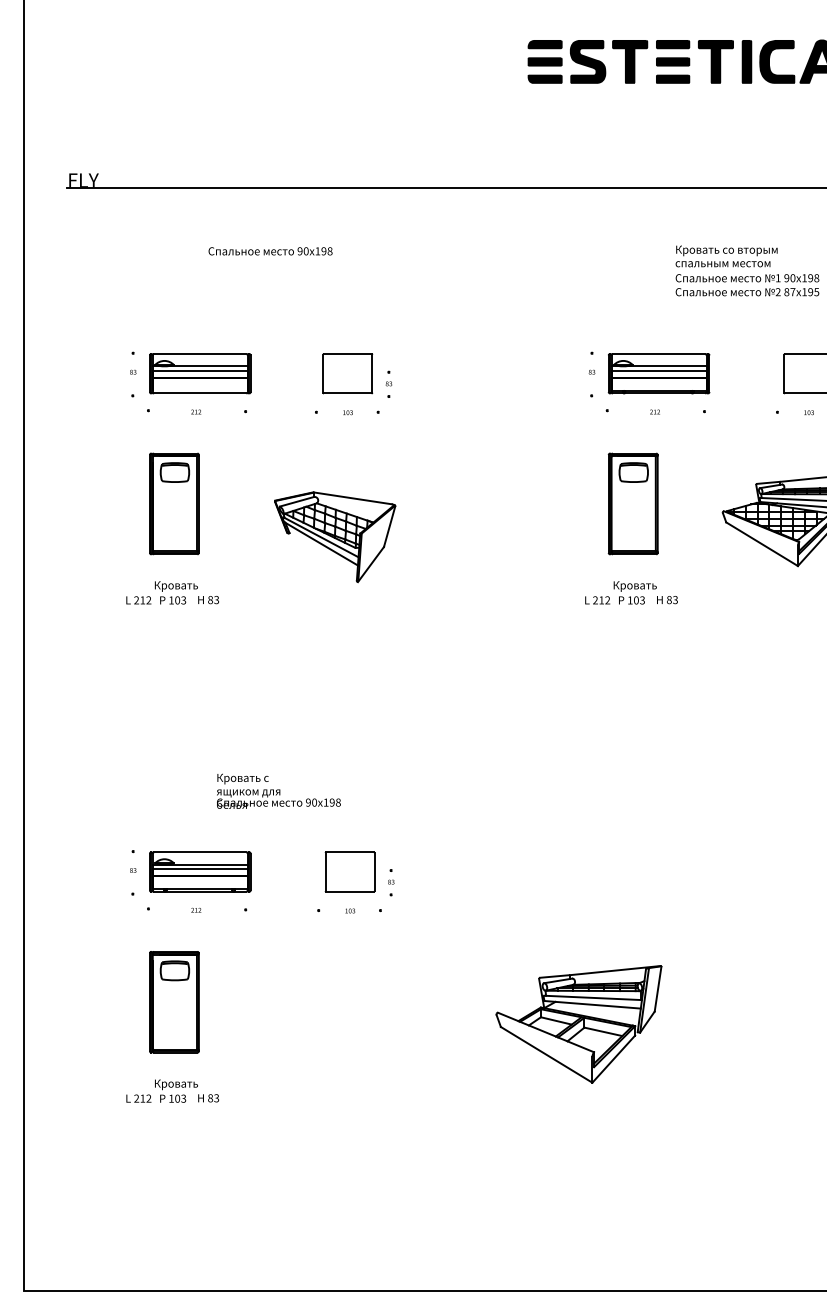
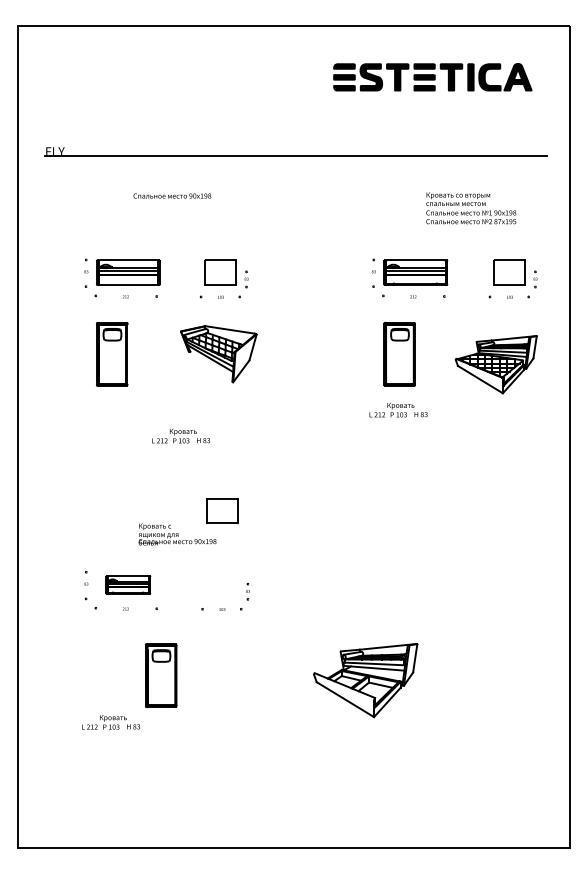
part: (334, 537) -> (218, 354), moved
text: (171, 593) -> (180, 436), moved
part: (200, 871) -> (128, 584), size x0.7
part: (350, 872) -> (222, 511), moved
part: (175, 1001) -> (161, 675), moved

